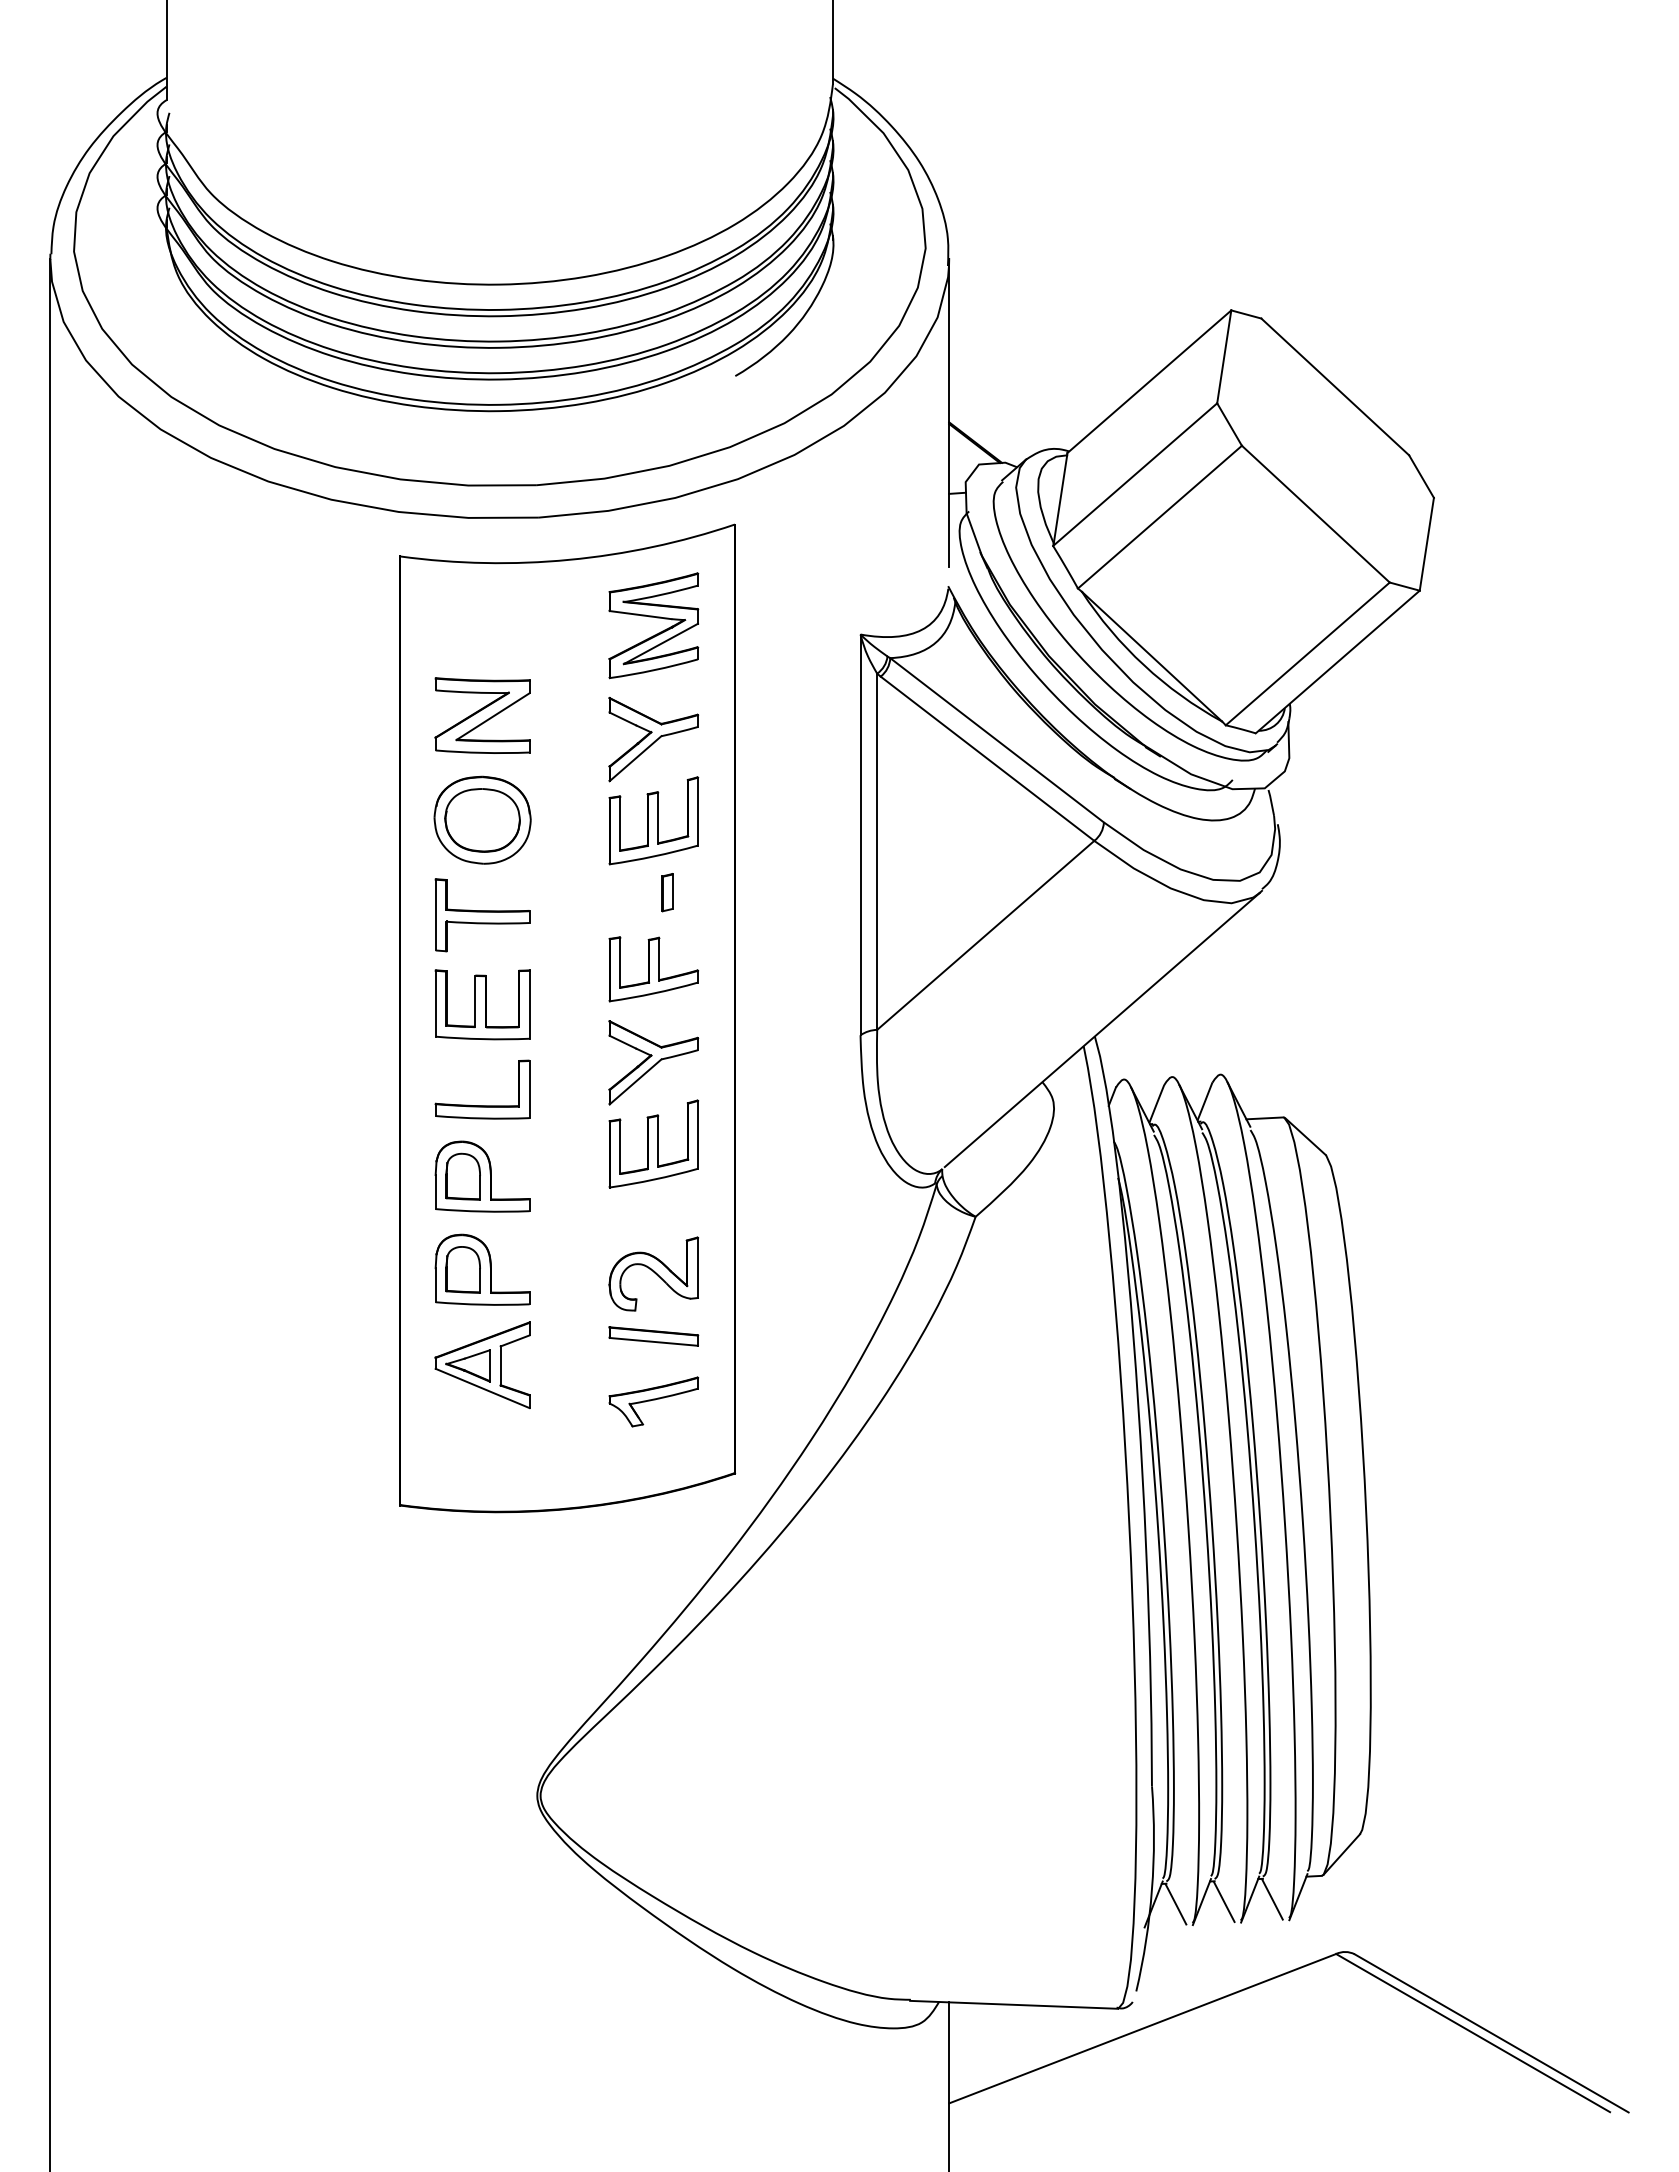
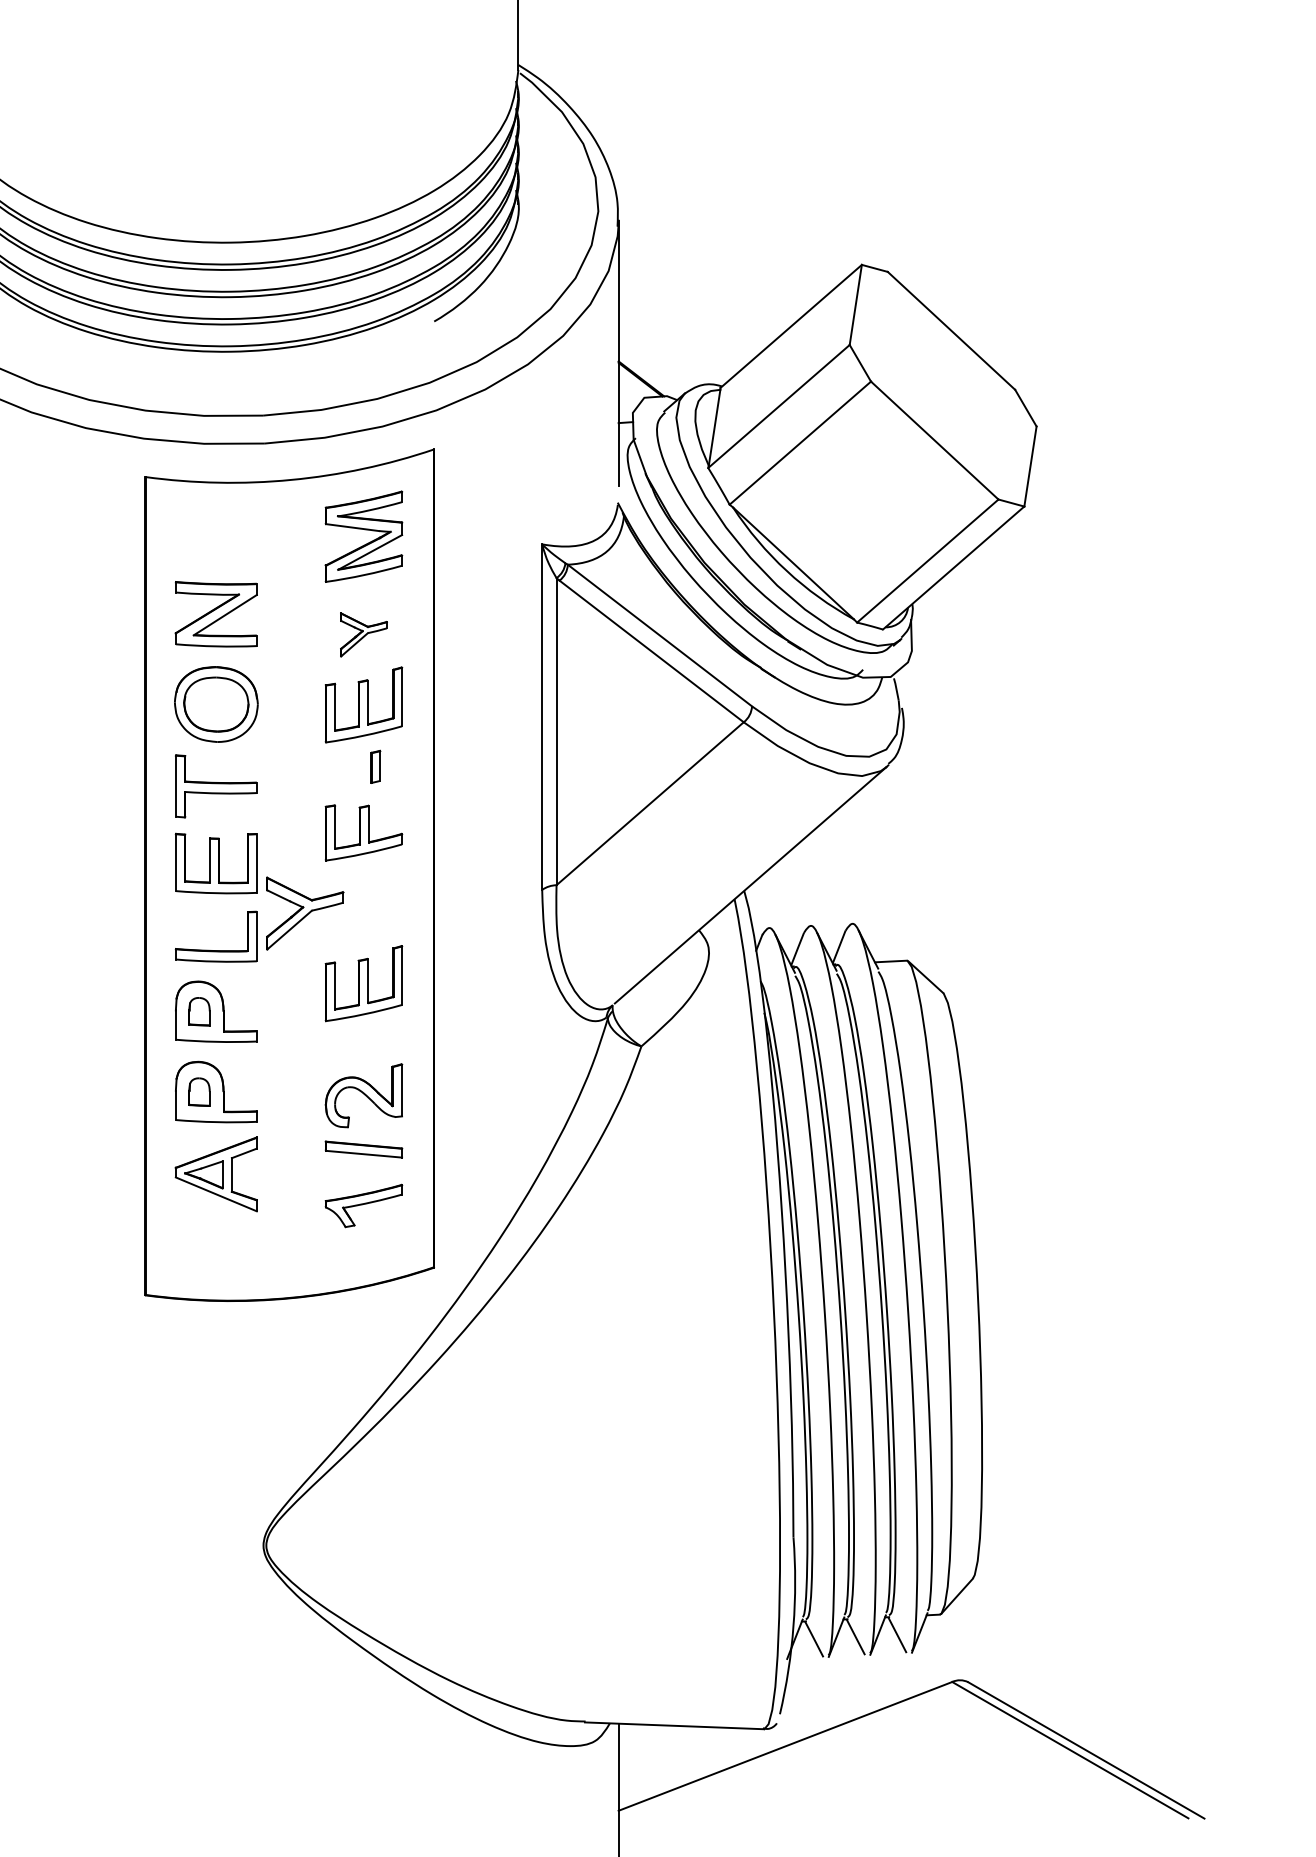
part: (653, 739) -> (363, 634), size x0.6
part: (653, 1062) -> (305, 913), moved
part: (462, 1176) -> (199, 1011), size x0.7
part: (462, 1269) -> (199, 1091), size x0.7

